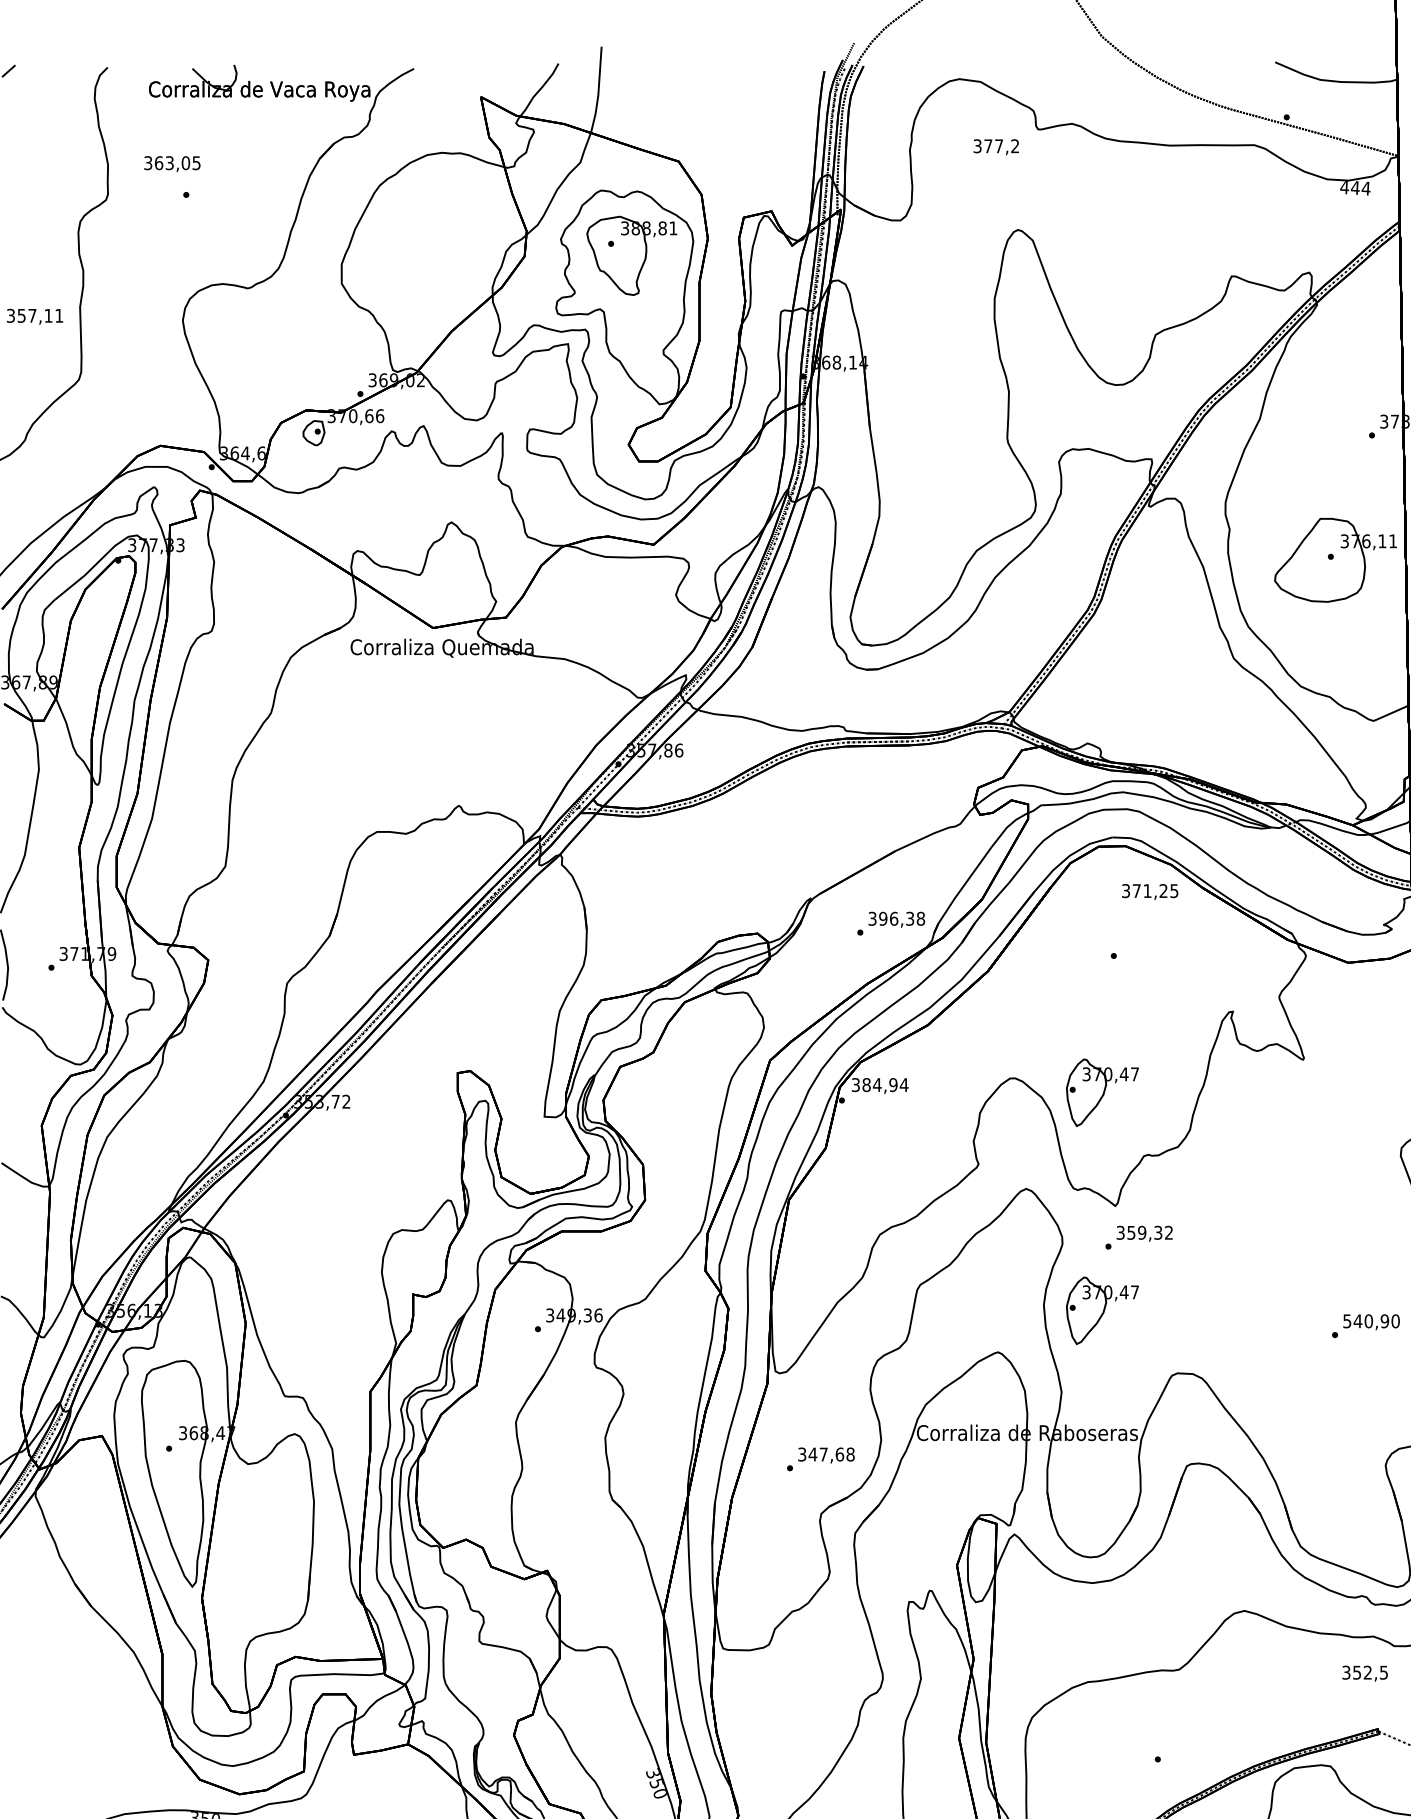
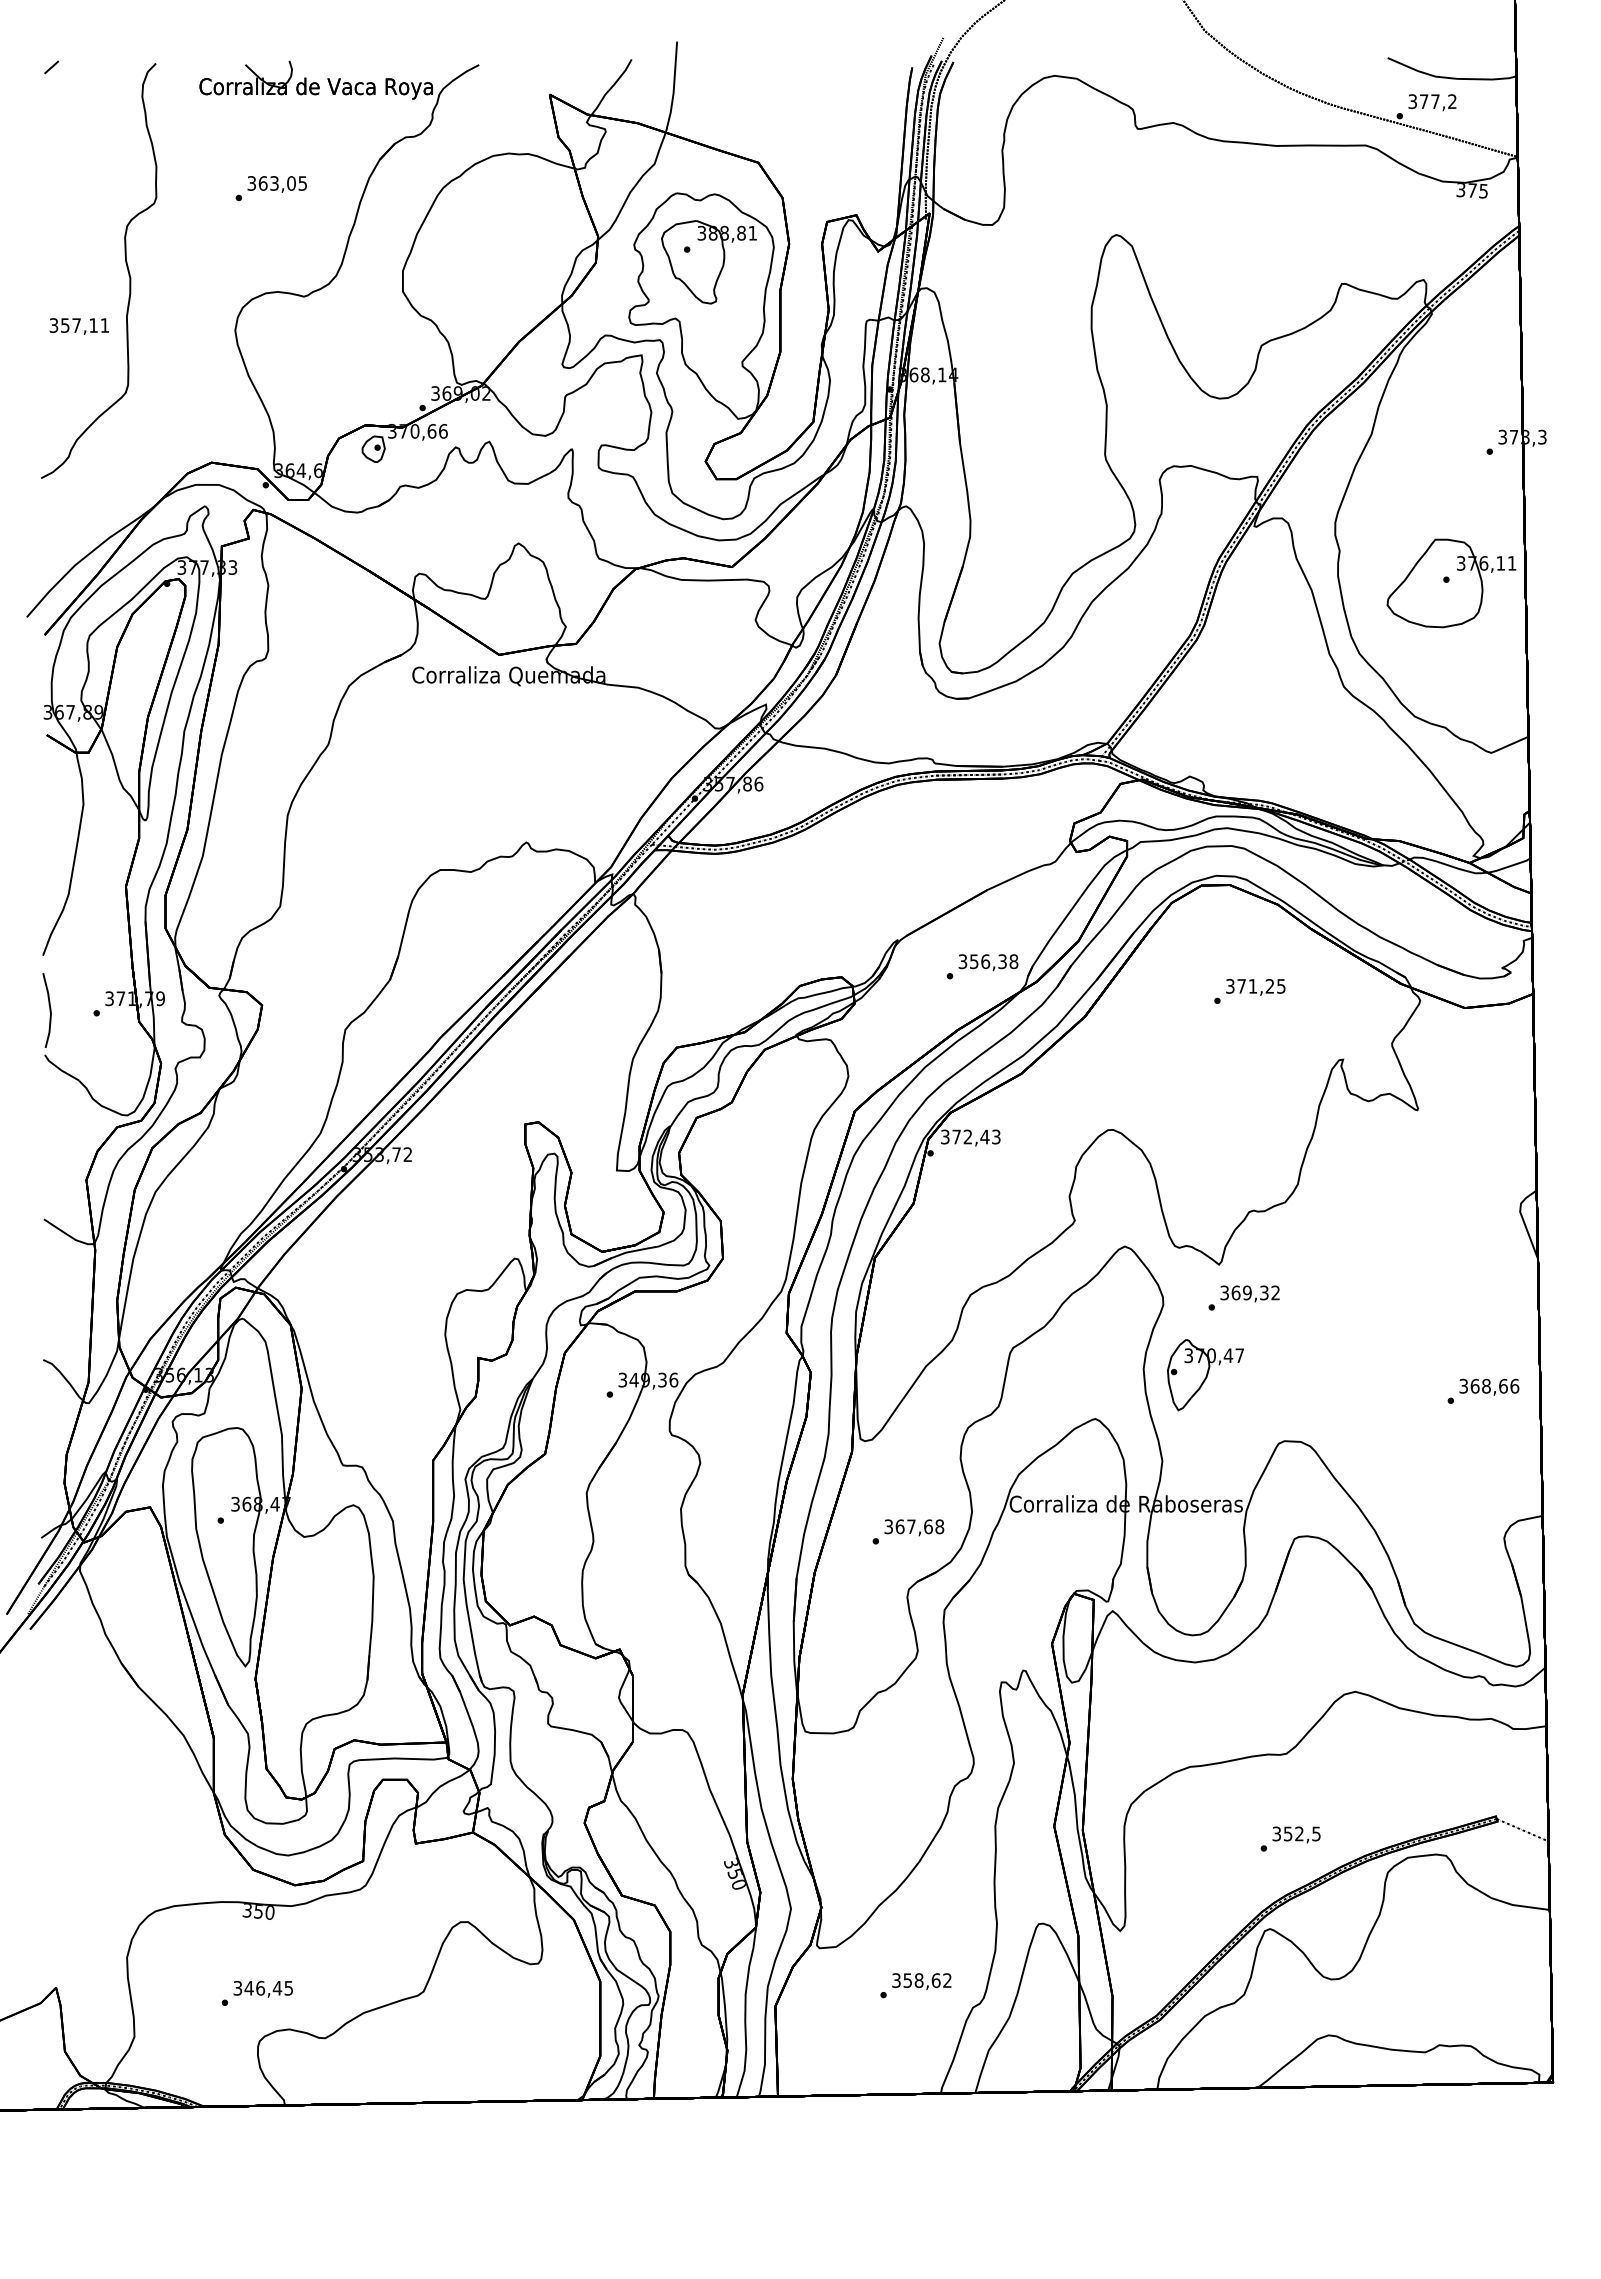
text: (996, 147) -> (1432, 102), moved
text: (171, 164) -> (276, 184), moved
text: (1355, 187) -> (1472, 190), 444 -> 375
text: (1149, 892) -> (1255, 987), moved
text: (882, 918) -> (973, 961), 396,38 -> 356,38
text: (885, 1084) -> (976, 1136), 384,94 -> 372,43
part: (1102, 1093) -> (1205, 1145), removed
text: (1130, 1232) -> (1235, 1292), 359,32 -> 369,32
text: (1371, 1320) -> (1489, 1385), 540,90 -> 368,66
text: (812, 1454) -> (899, 1526), 347,68 -> 367,68
text: (1365, 1673) -> (1296, 1834), moved

